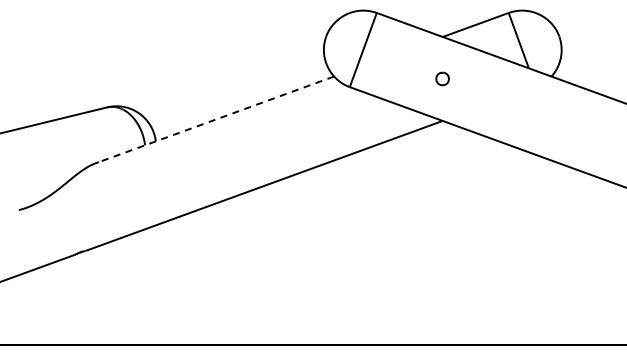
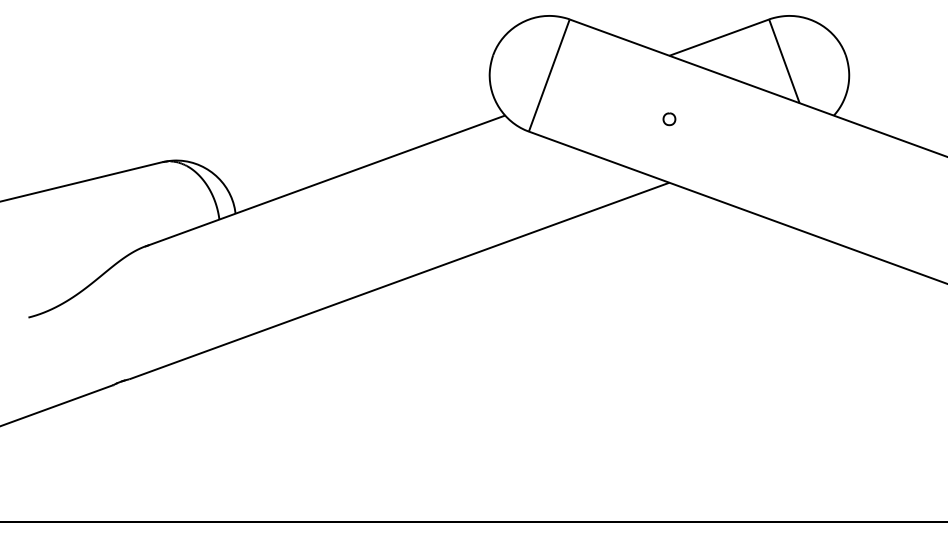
part: (442, 78) -> (669, 118), size x0.62
line: (214, 119) -> (324, 180), dashed -> solid

